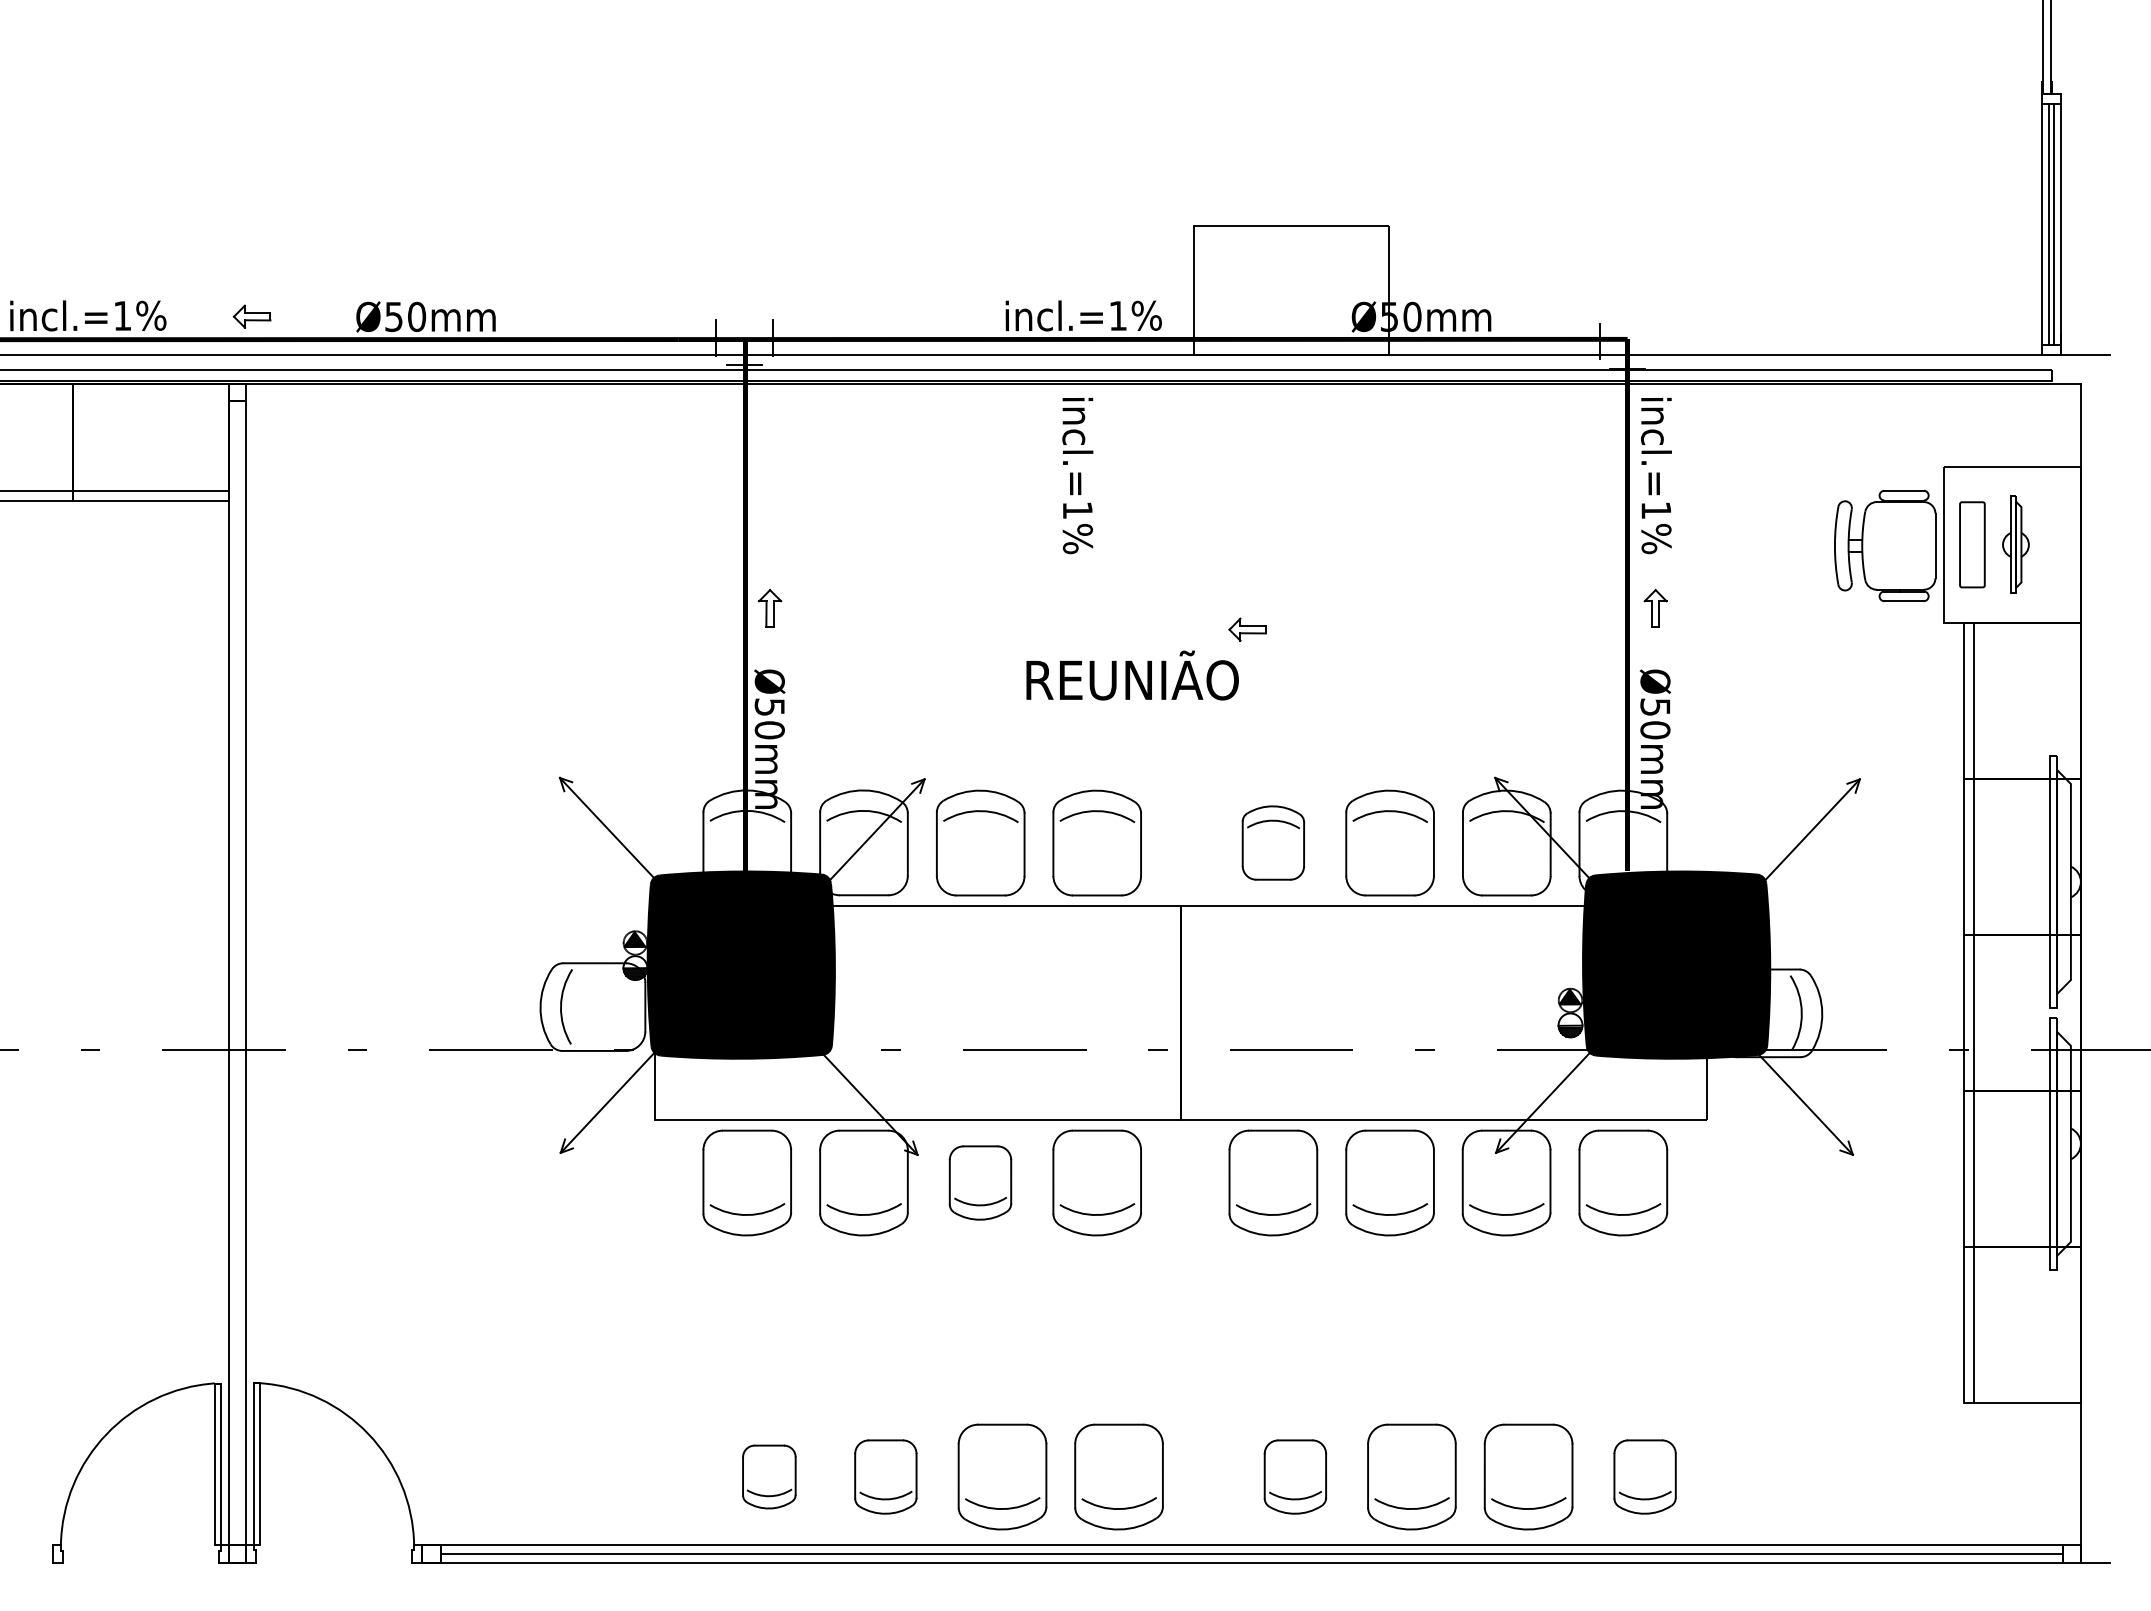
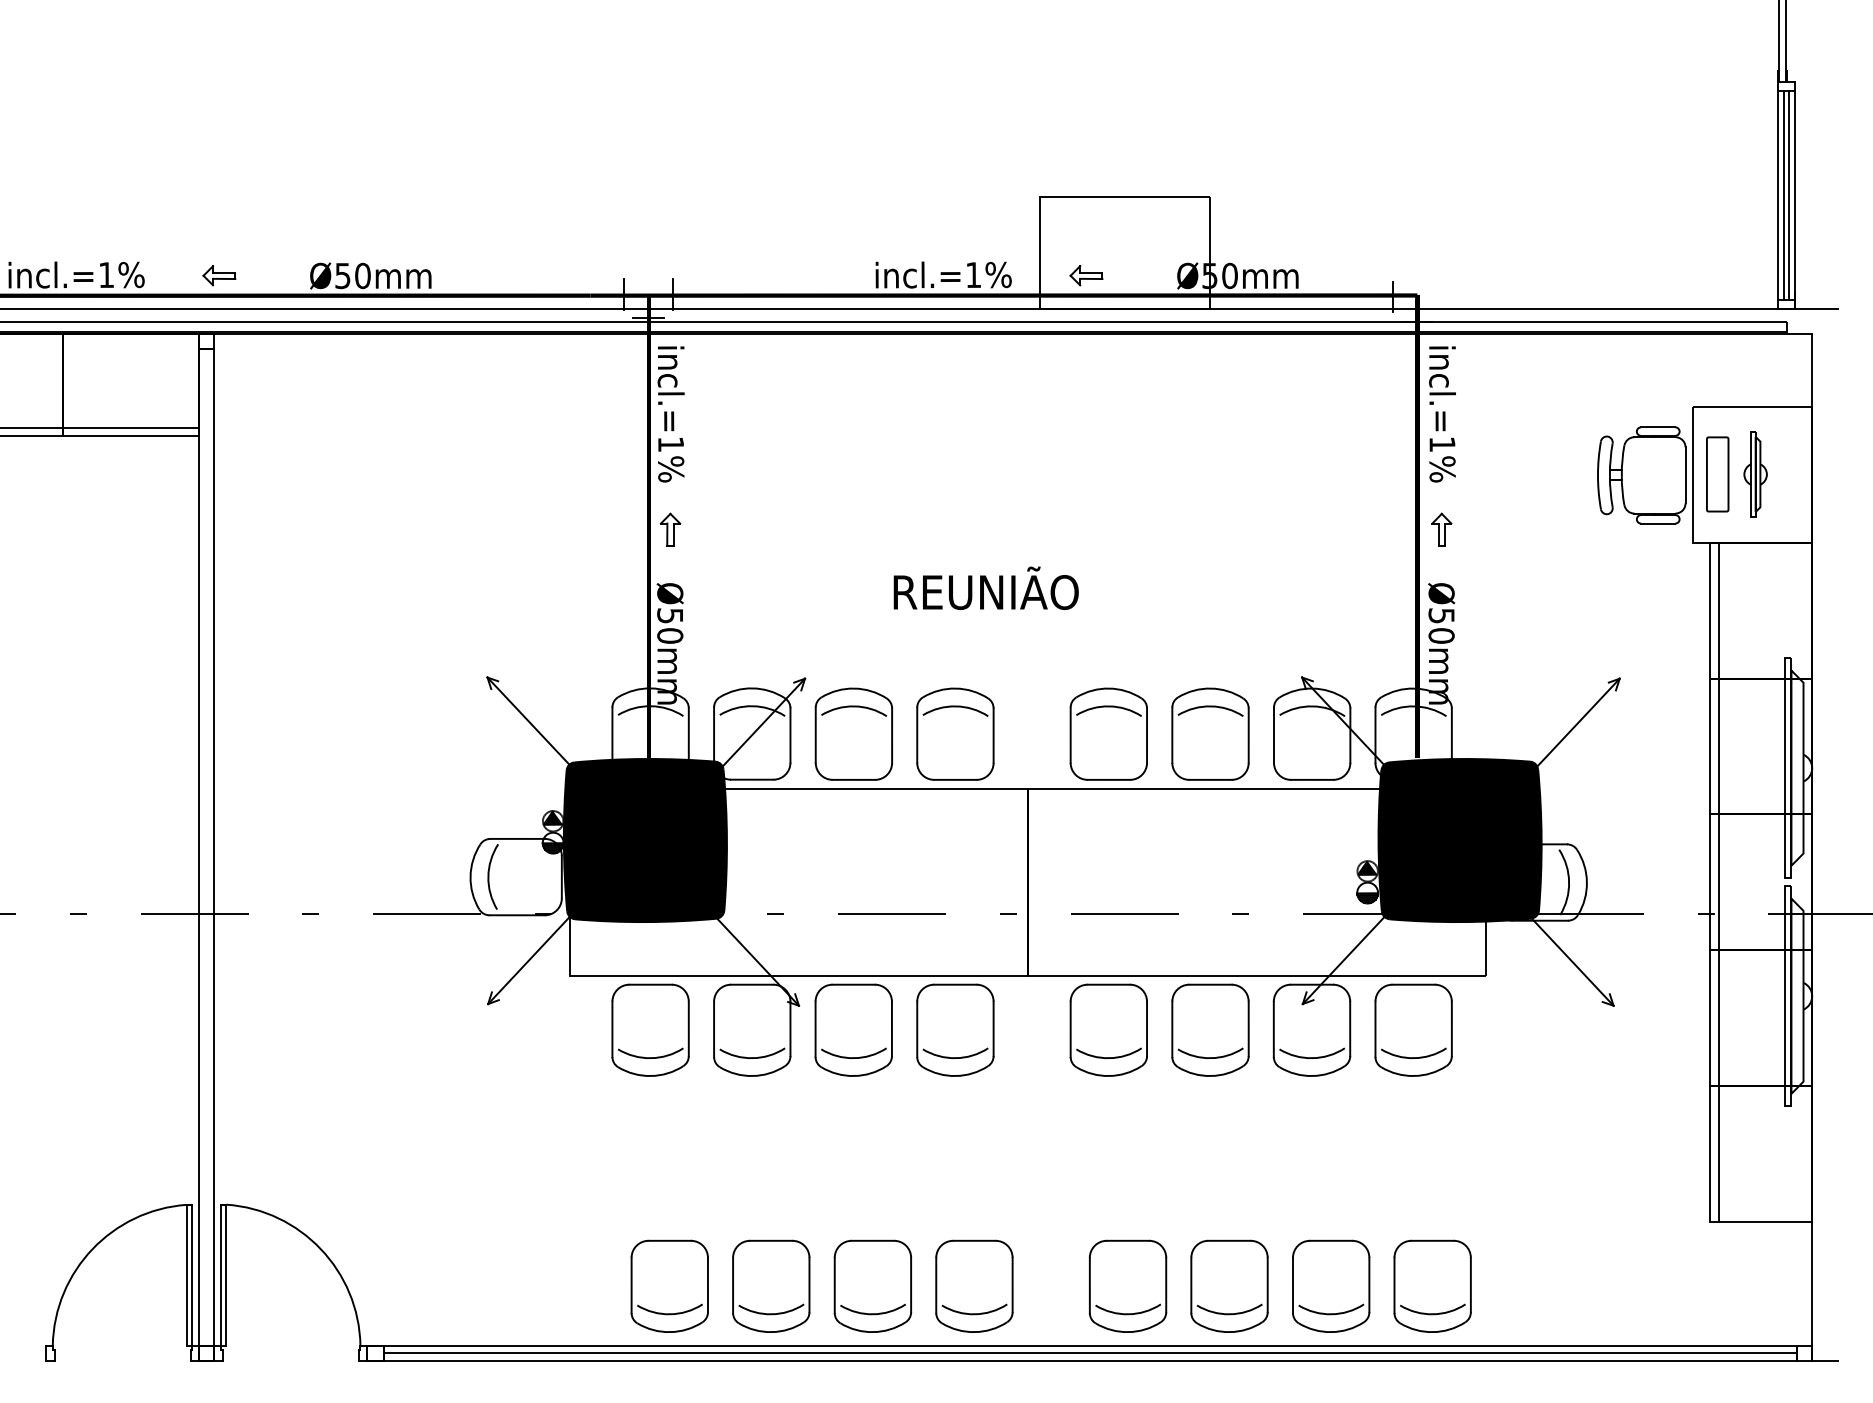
text: (1077, 475) -> (670, 414), moved
part: (1247, 629) -> (1086, 275), moved
part: (1273, 842) -> (1108, 733), size x1.43
part: (980, 1182) -> (853, 1029), size x1.43
part: (769, 1476) -> (669, 1285), size x1.67
part: (885, 1476) -> (771, 1285), size x1.43
part: (1295, 1476) -> (1128, 1285), size x1.43
part: (1644, 1476) -> (1432, 1285), size x1.43

